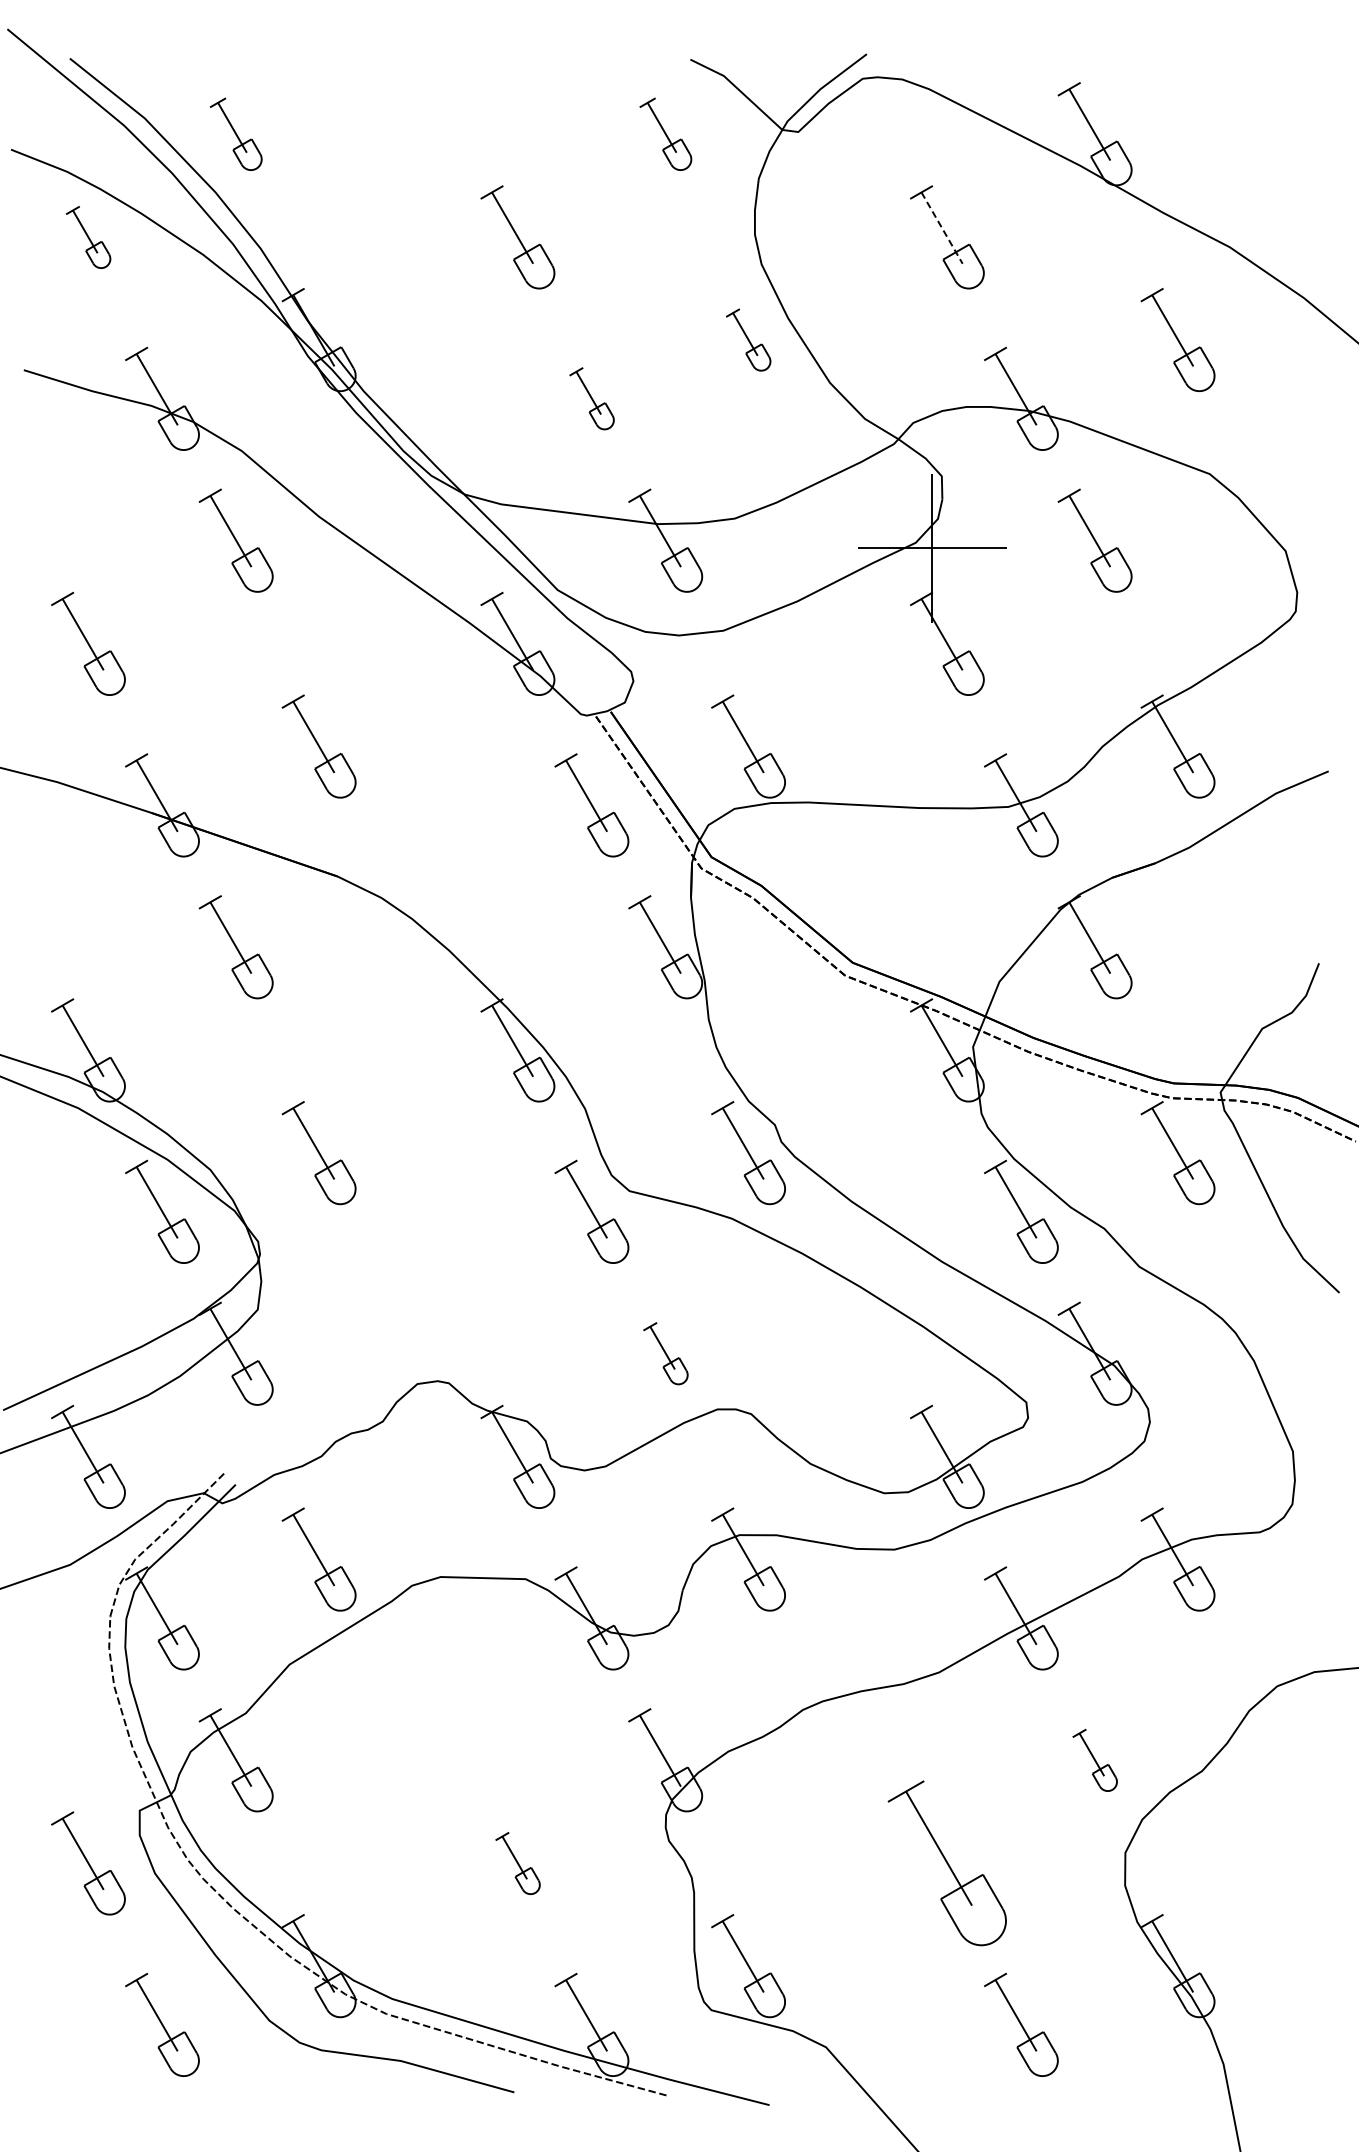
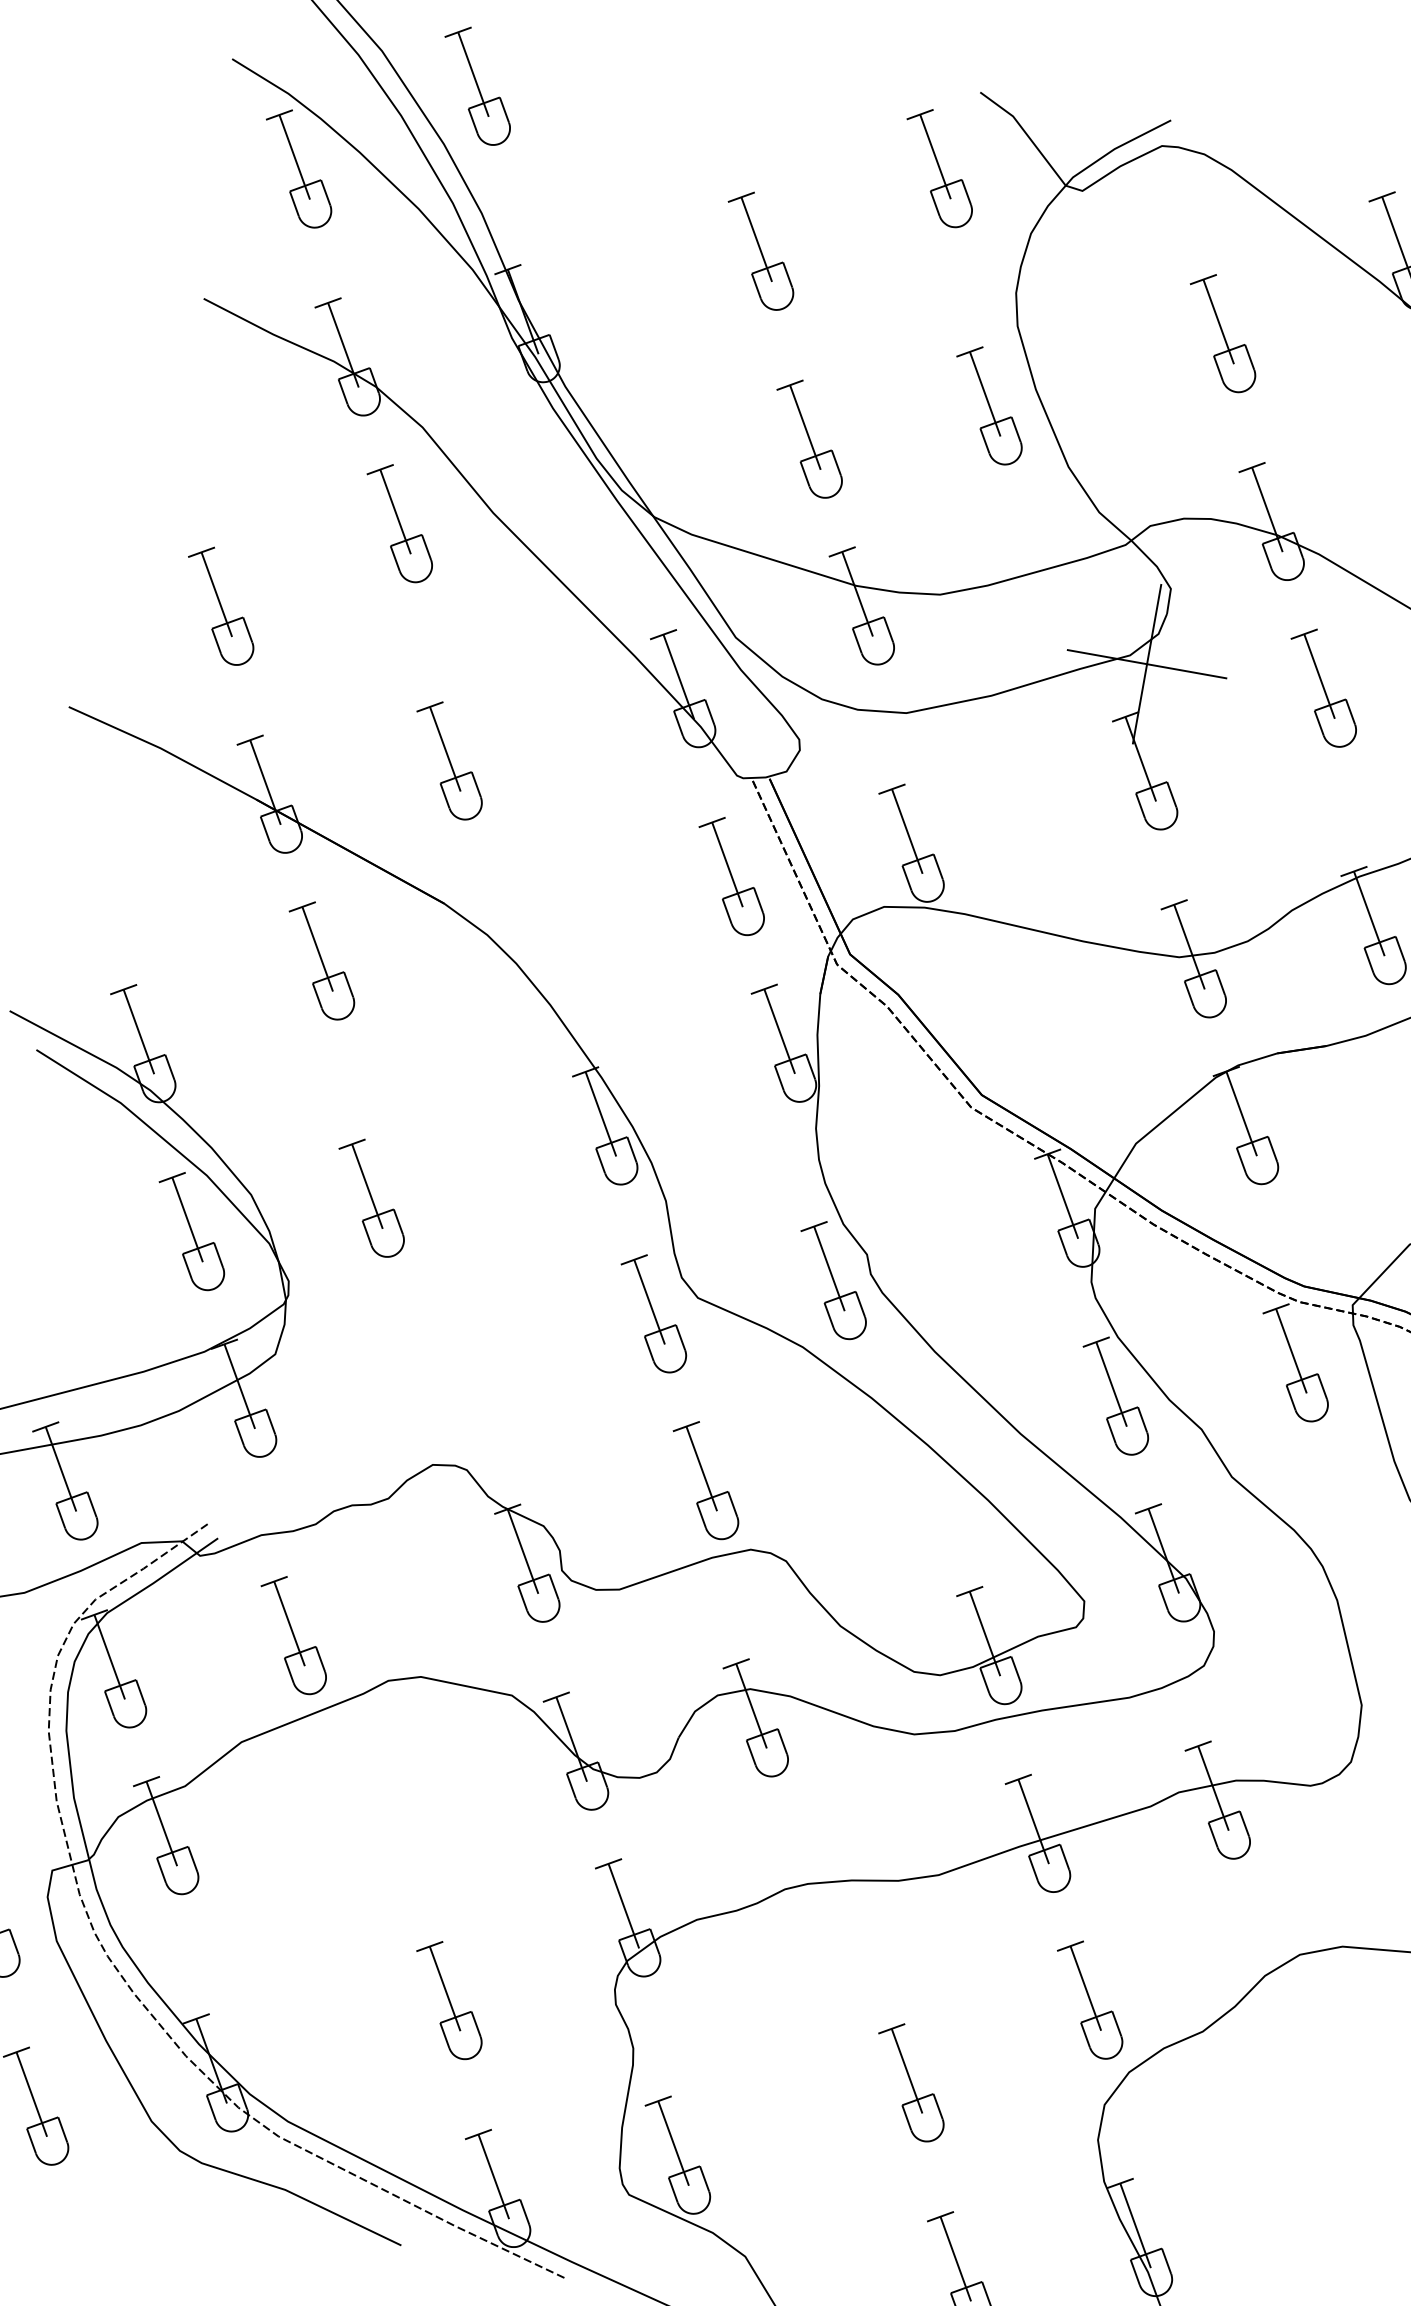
part: (235, 134) -> (476, 85), size x1.43
part: (665, 134) -> (939, 168), size x1.43
line: (942, 228) -> (1219, 322), dashed -> solid
part: (88, 237) -> (298, 168), size x1.67
part: (748, 339) -> (989, 404), size x1.67
part: (591, 398) -> (808, 438), size x1.67
part: (665, 1353) -> (705, 1479), size x1.67
part: (1094, 1760) -> (1089, 1999), size x1.67
part: (517, 1863) -> (448, 1999), size x1.67
part: (946, 1863) -> (910, 2082), size x0.62

